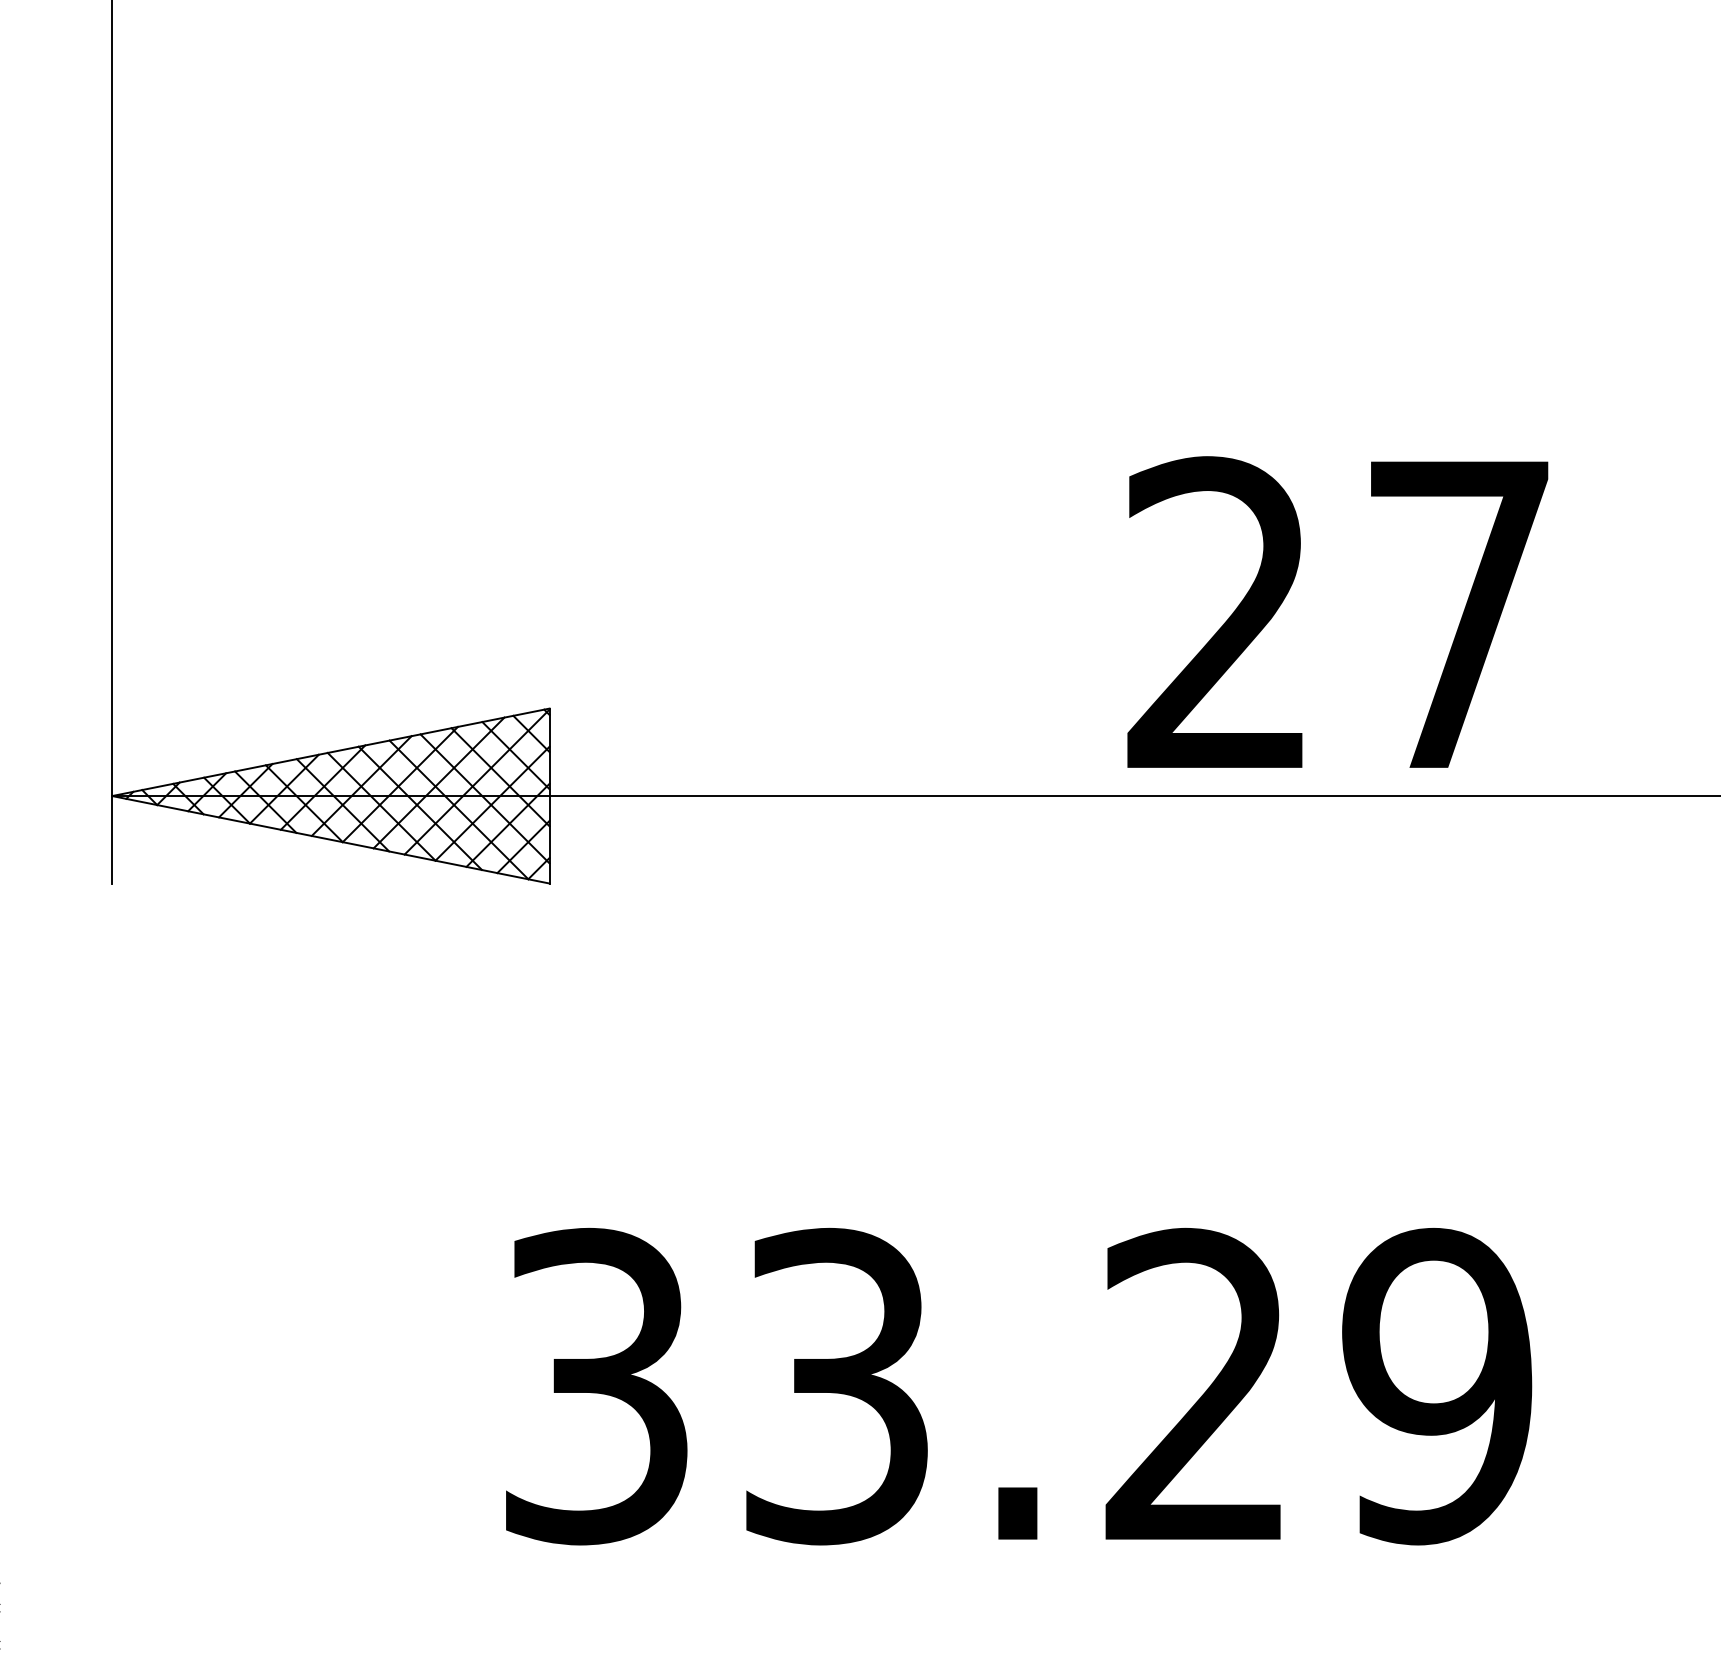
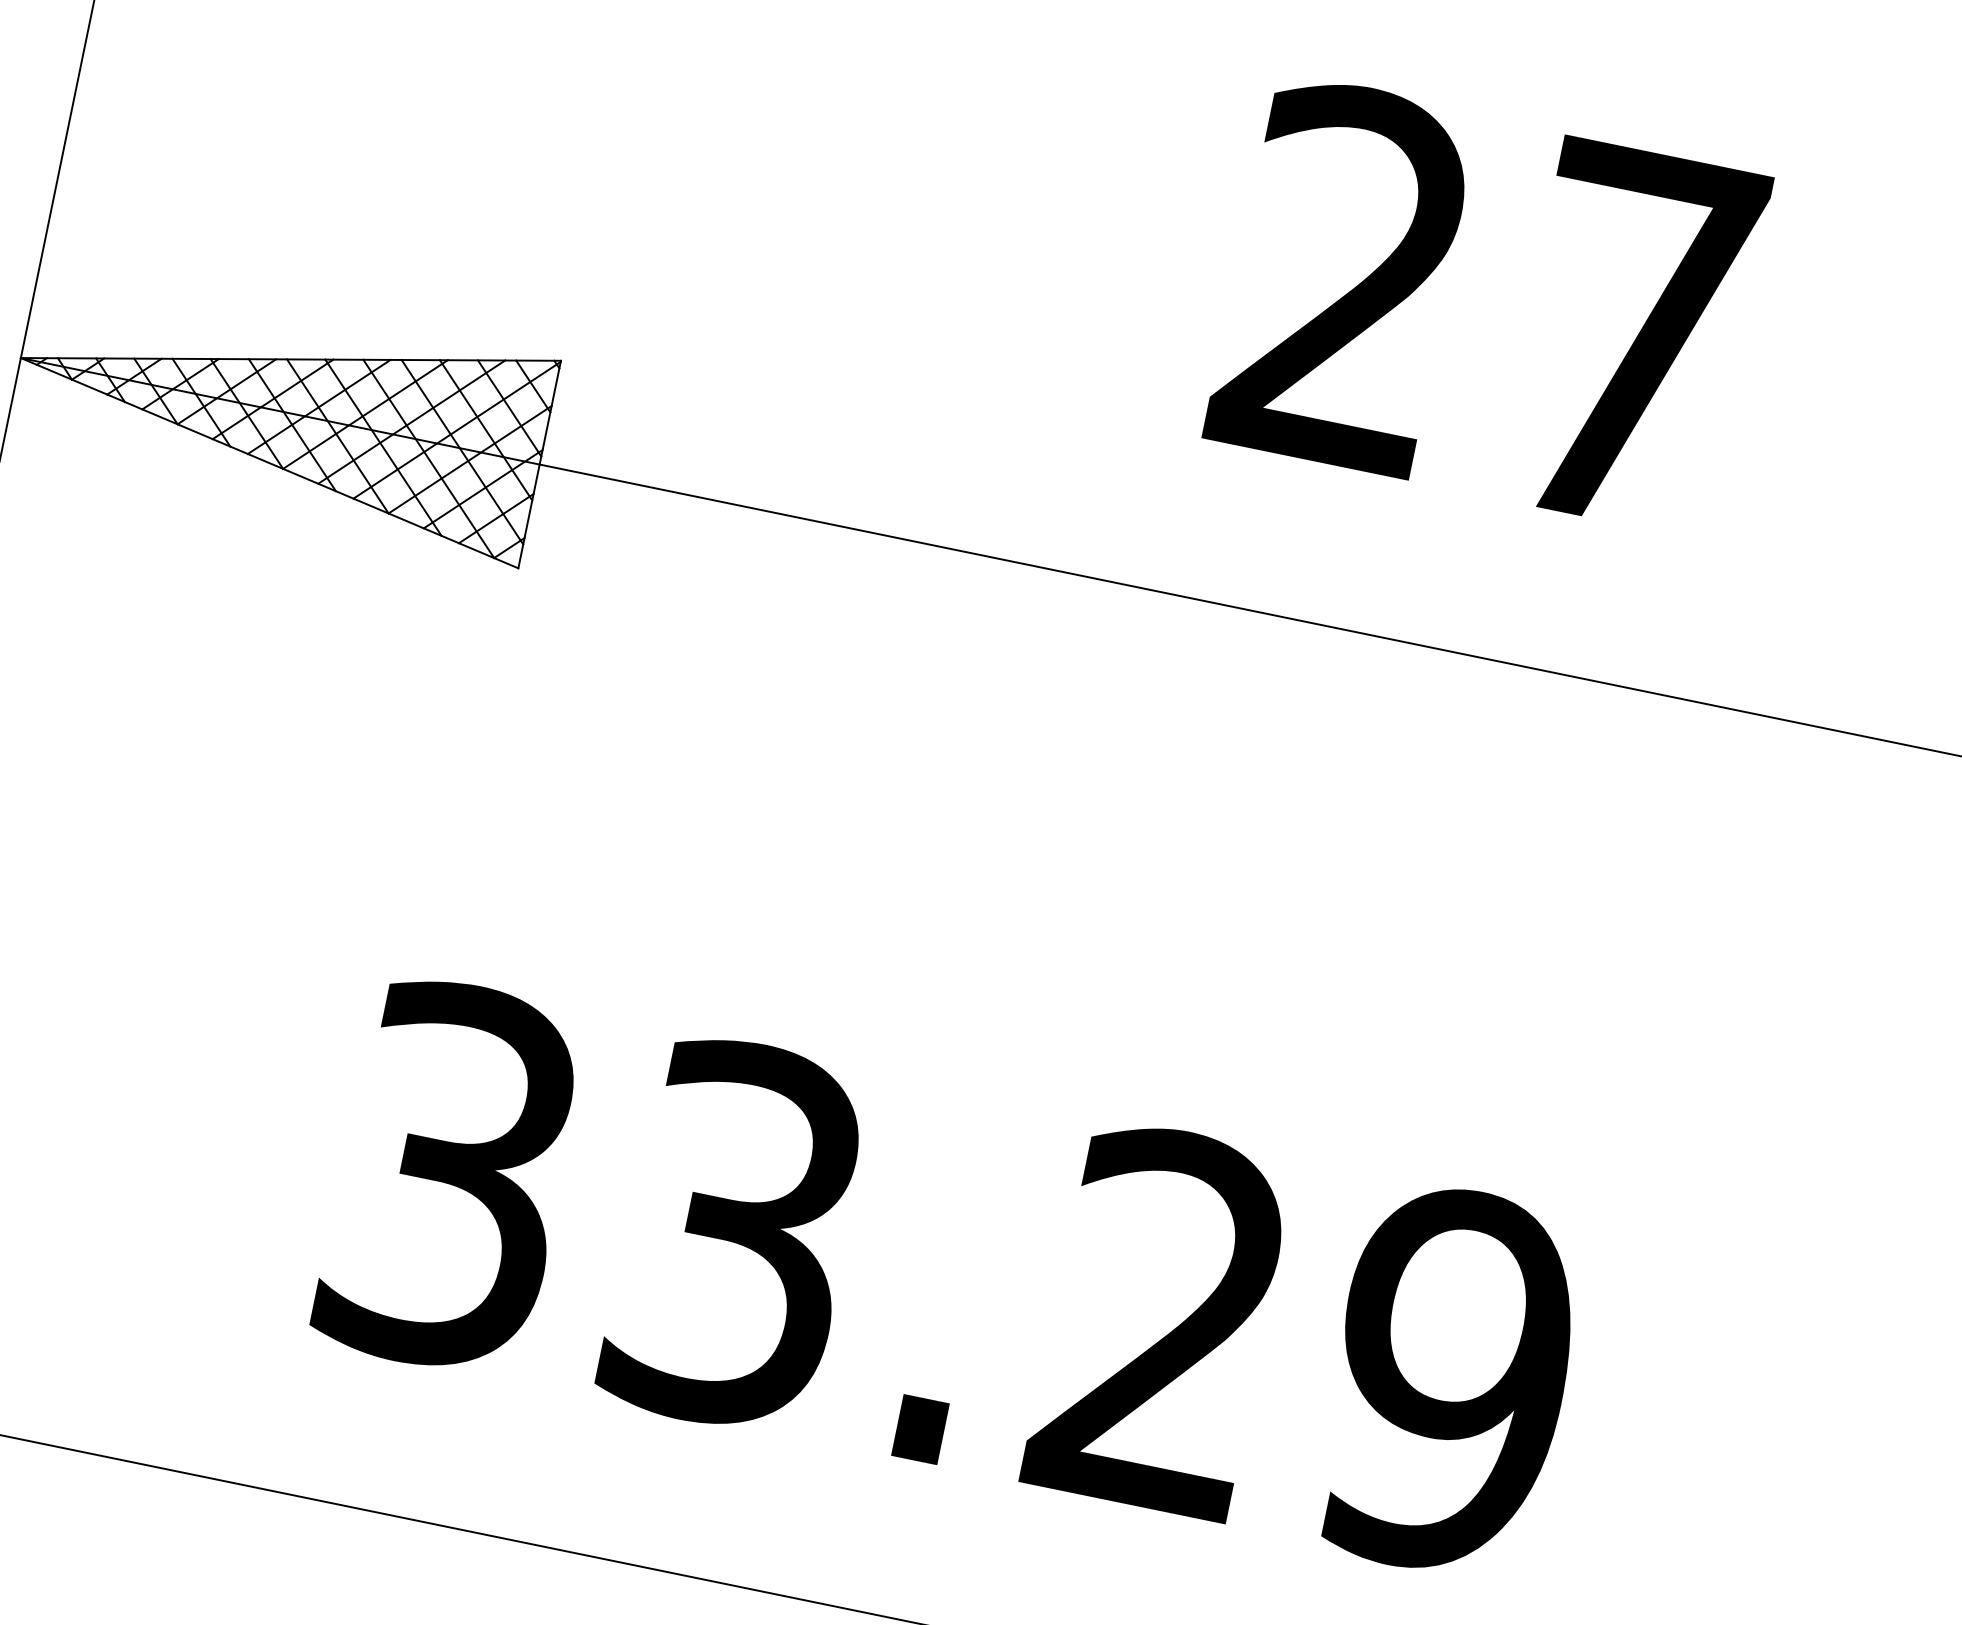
text: (1337, 611) -> (1488, 303), moved

